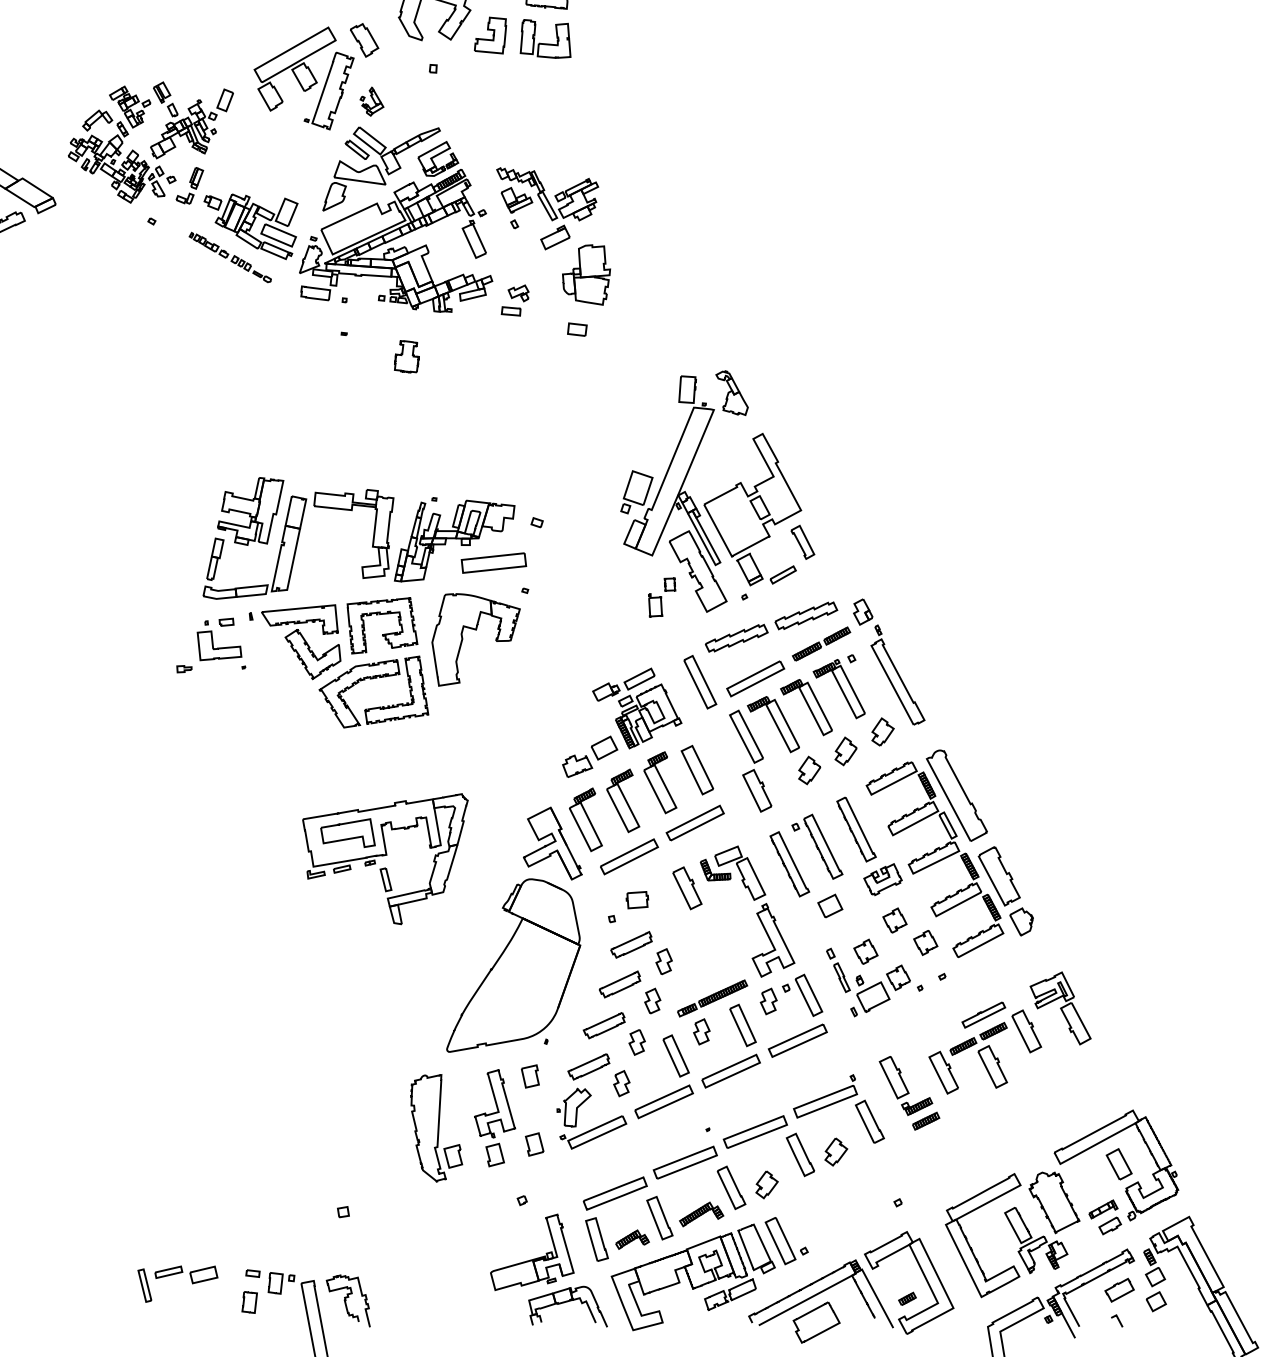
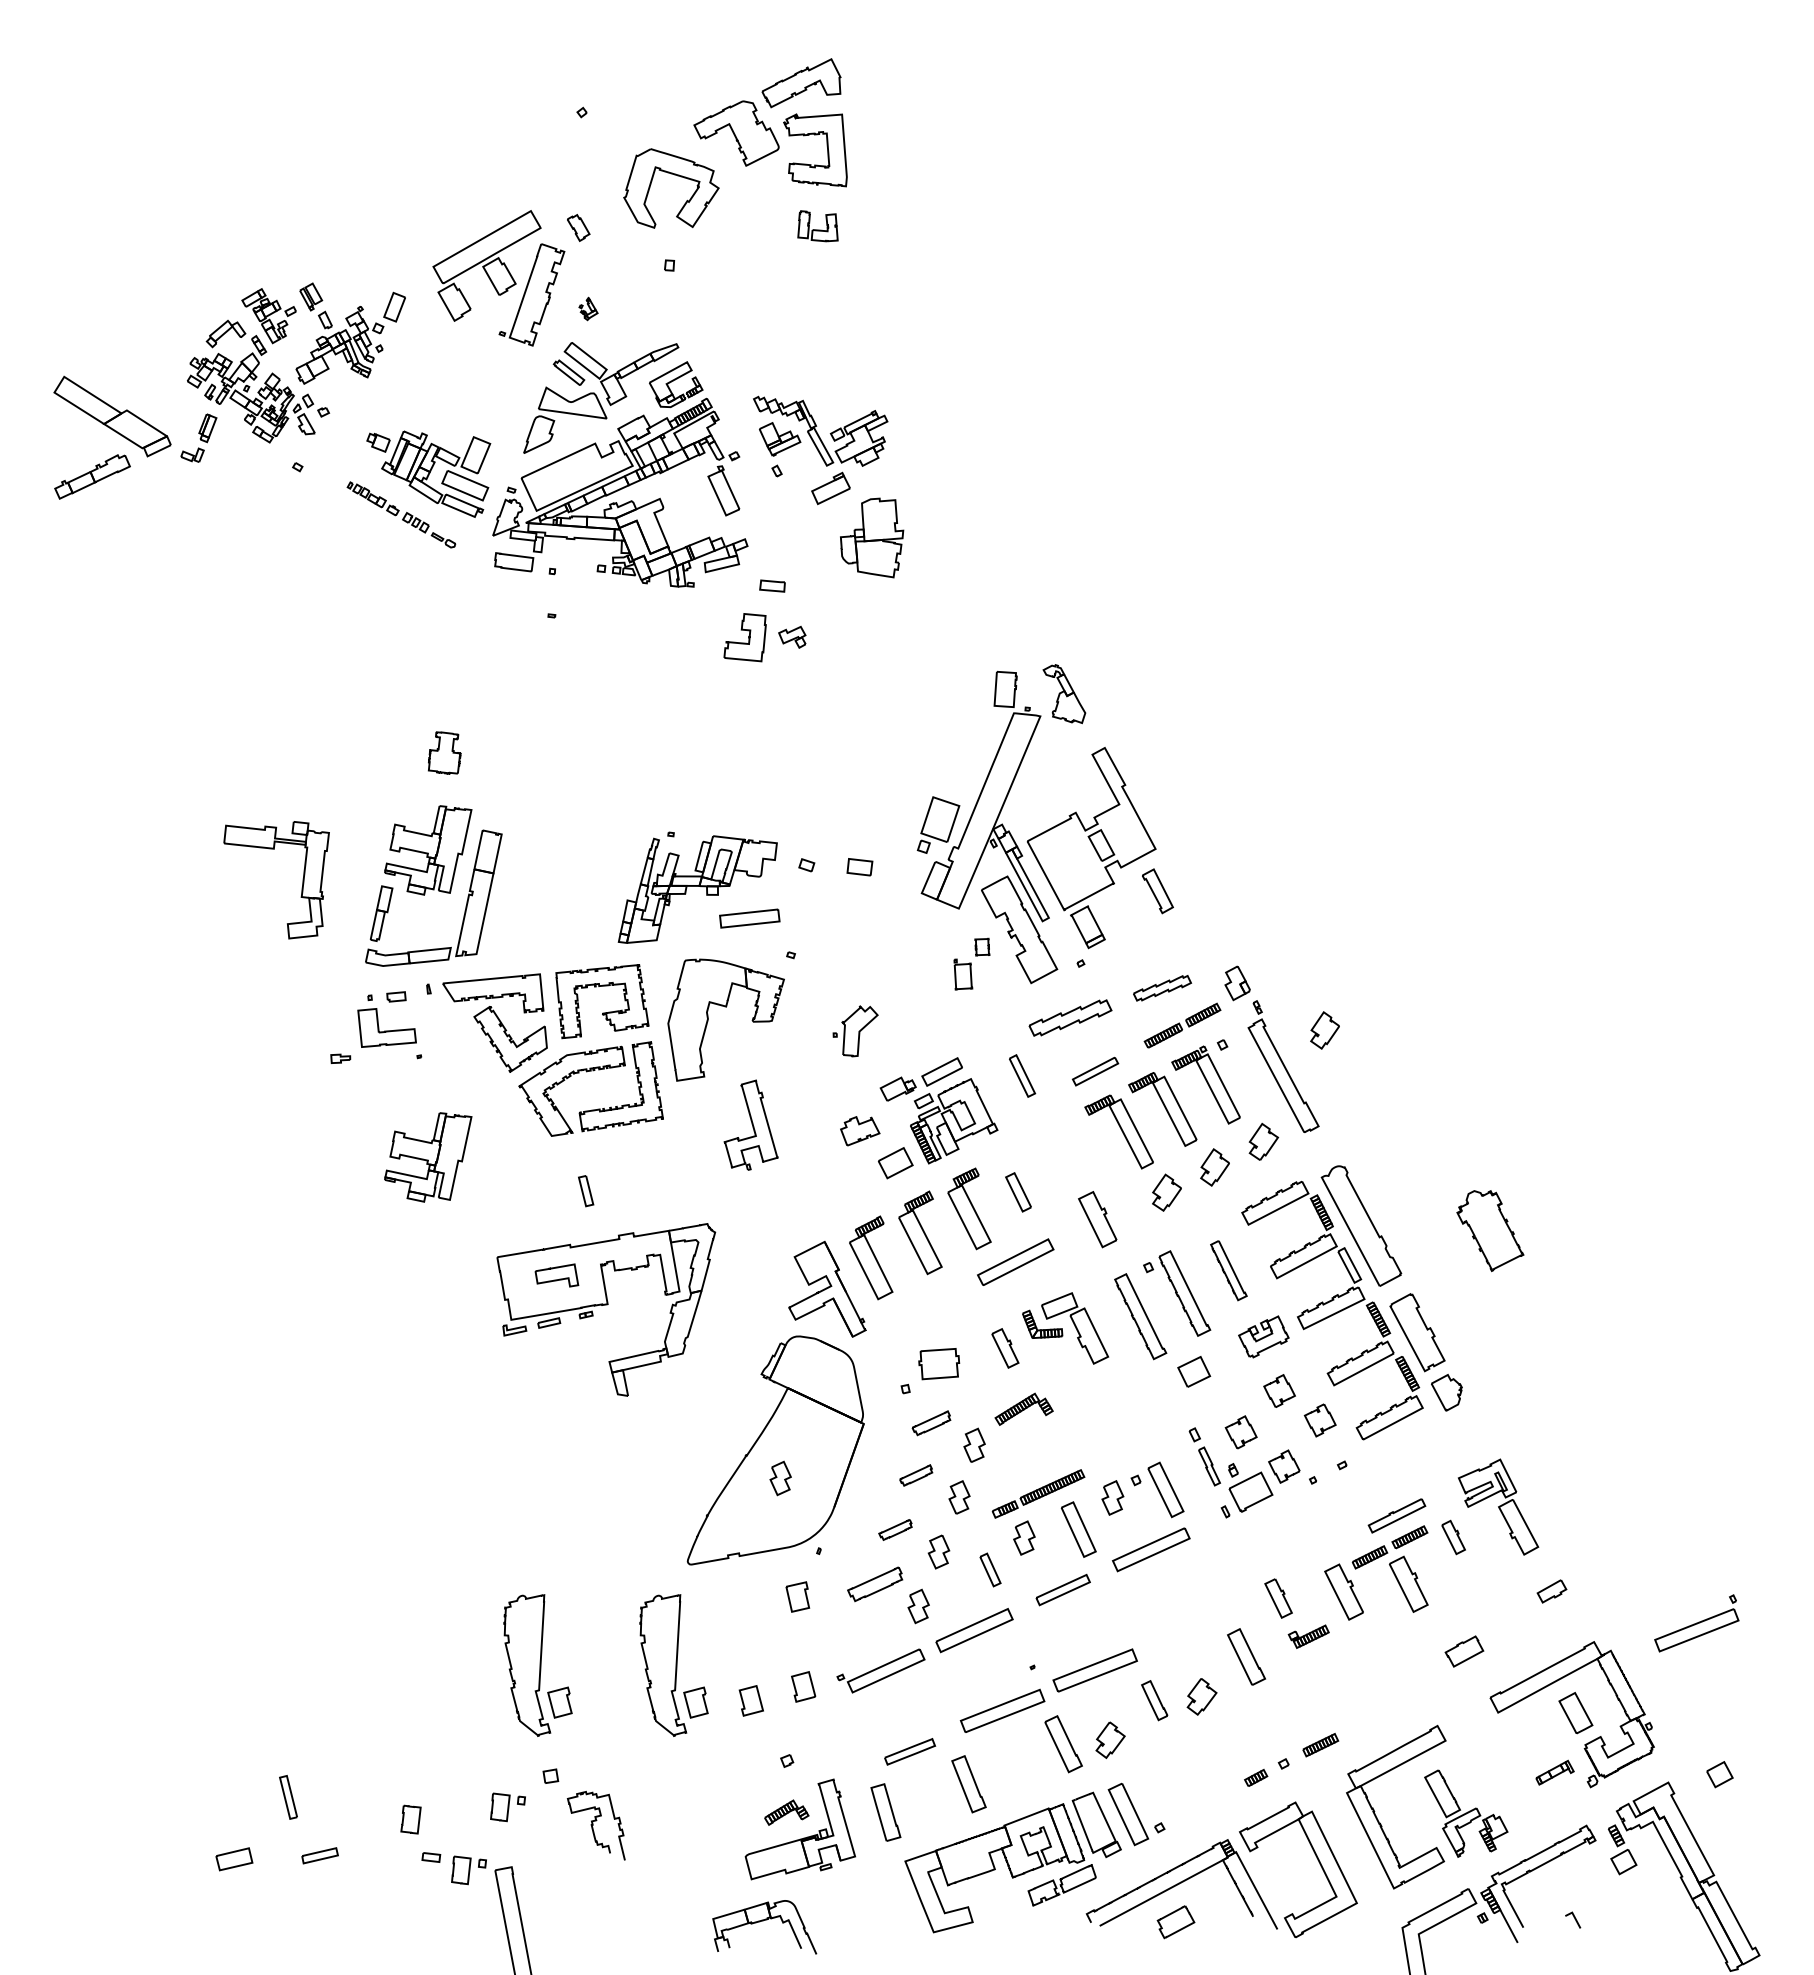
part: (490, 35) -> (744, 637), moved
part: (545, 39) -> (817, 226), size x0.6
part: (364, 40) -> (578, 227), size x0.6
part: (371, 101) -> (588, 308), size x0.6
part: (189, 185) -> (198, 437), moved
part: (518, 292) -> (792, 636), moved
part: (577, 329) -> (859, 867), moved
part: (406, 356) -> (444, 752), moved
part: (372, 539) -> (301, 887), moved
part: (493, 562) -> (749, 918), size x0.7
part: (782, 575) -> (1131, 934), removed
part: (806, 615) -> (1162, 987), size x0.7
part: (928, 647) -> (1324, 1030), added
part: (755, 678) -> (1095, 1071), size x0.6
part: (700, 681) -> (1022, 1075), size x0.6
part: (746, 736) -> (1083, 1147), removed
part: (250, 743) -> (428, 1157), added
part: (577, 766) -> (860, 1131), moved
part: (697, 770) -> (1018, 1192), size x0.6
part: (856, 829) -> (1228, 1270), size x0.7
part: (347, 833) -> (556, 1275), size x0.6
part: (629, 856) -> (928, 1306), removed
part: (386, 880) -> (586, 1191), moved
part: (687, 888) -> (1005, 1348), size x0.7
part: (637, 899) -> (939, 1363), size x1.4
part: (773, 940) -> (1118, 1417), removed
part: (631, 945) -> (931, 1423), size x0.7
part: (619, 984) -> (915, 1475), size x0.6
part: (517, 986) -> (780, 1478), added
part: (604, 1025) -> (895, 1529), size x0.6
part: (1026, 1031) -> (1453, 1537), size x0.6
part: (676, 1055) -> (990, 1569), size x0.6
part: (731, 1070) -> (1063, 1589), size x0.7
part: (894, 1077) -> (1278, 1598), size x0.7
part: (825, 1096) -> (1696, 1623), moved
part: (494, 1103) -> (750, 1124), moved
part: (574, 1107) -> (855, 1031), moved
part: (925, 1121) -> (1320, 1745), moved
part: (333, 1128) -> (537, 1665), added
part: (800, 1154) -> (1154, 1700), size x0.7
part: (614, 1193) -> (909, 1751), size x0.6
part: (1054, 1203) -> (1490, 1231), moved
part: (701, 1213) -> (1023, 1408), moved
part: (1109, 1225) -> (1551, 1591), moved
part: (310, 1235) -> (507, 1807), added
part: (632, 1239) -> (786, 1812), moved
part: (203, 1275) -> (234, 1859), moved
part: (144, 1285) -> (288, 1797), moved
part: (1119, 1290) -> (1464, 1651), moved
part: (907, 1298) -> (1256, 1777), moved
curve: (346, 1300) -> (593, 1825), moved
part: (1155, 1301) -> (1719, 1774), moved
part: (249, 1302) -> (410, 1819), moved
part: (567, 1302) -> (763, 1921), moved
part: (816, 1322) -> (1175, 1921), size x0.6

